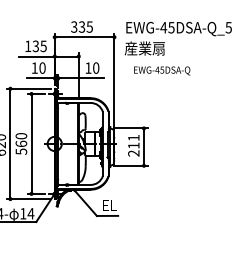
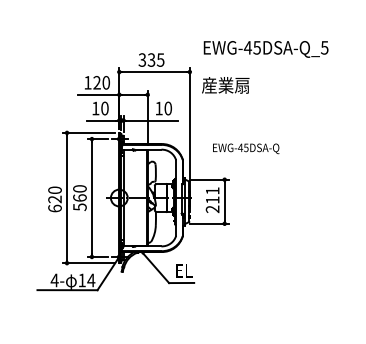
text: (178, 29) -> (265, 49), moved
text: (39, 46) -> (101, 82), 135 -> 120
text: (162, 70) -> (246, 148), moved

